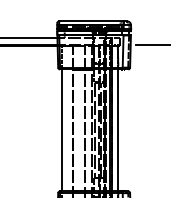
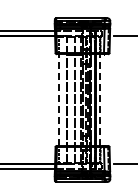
line: (62, 130) -> (58, 100), solid -> dashed
line: (118, 130) -> (100, 100), solid -> dashed

